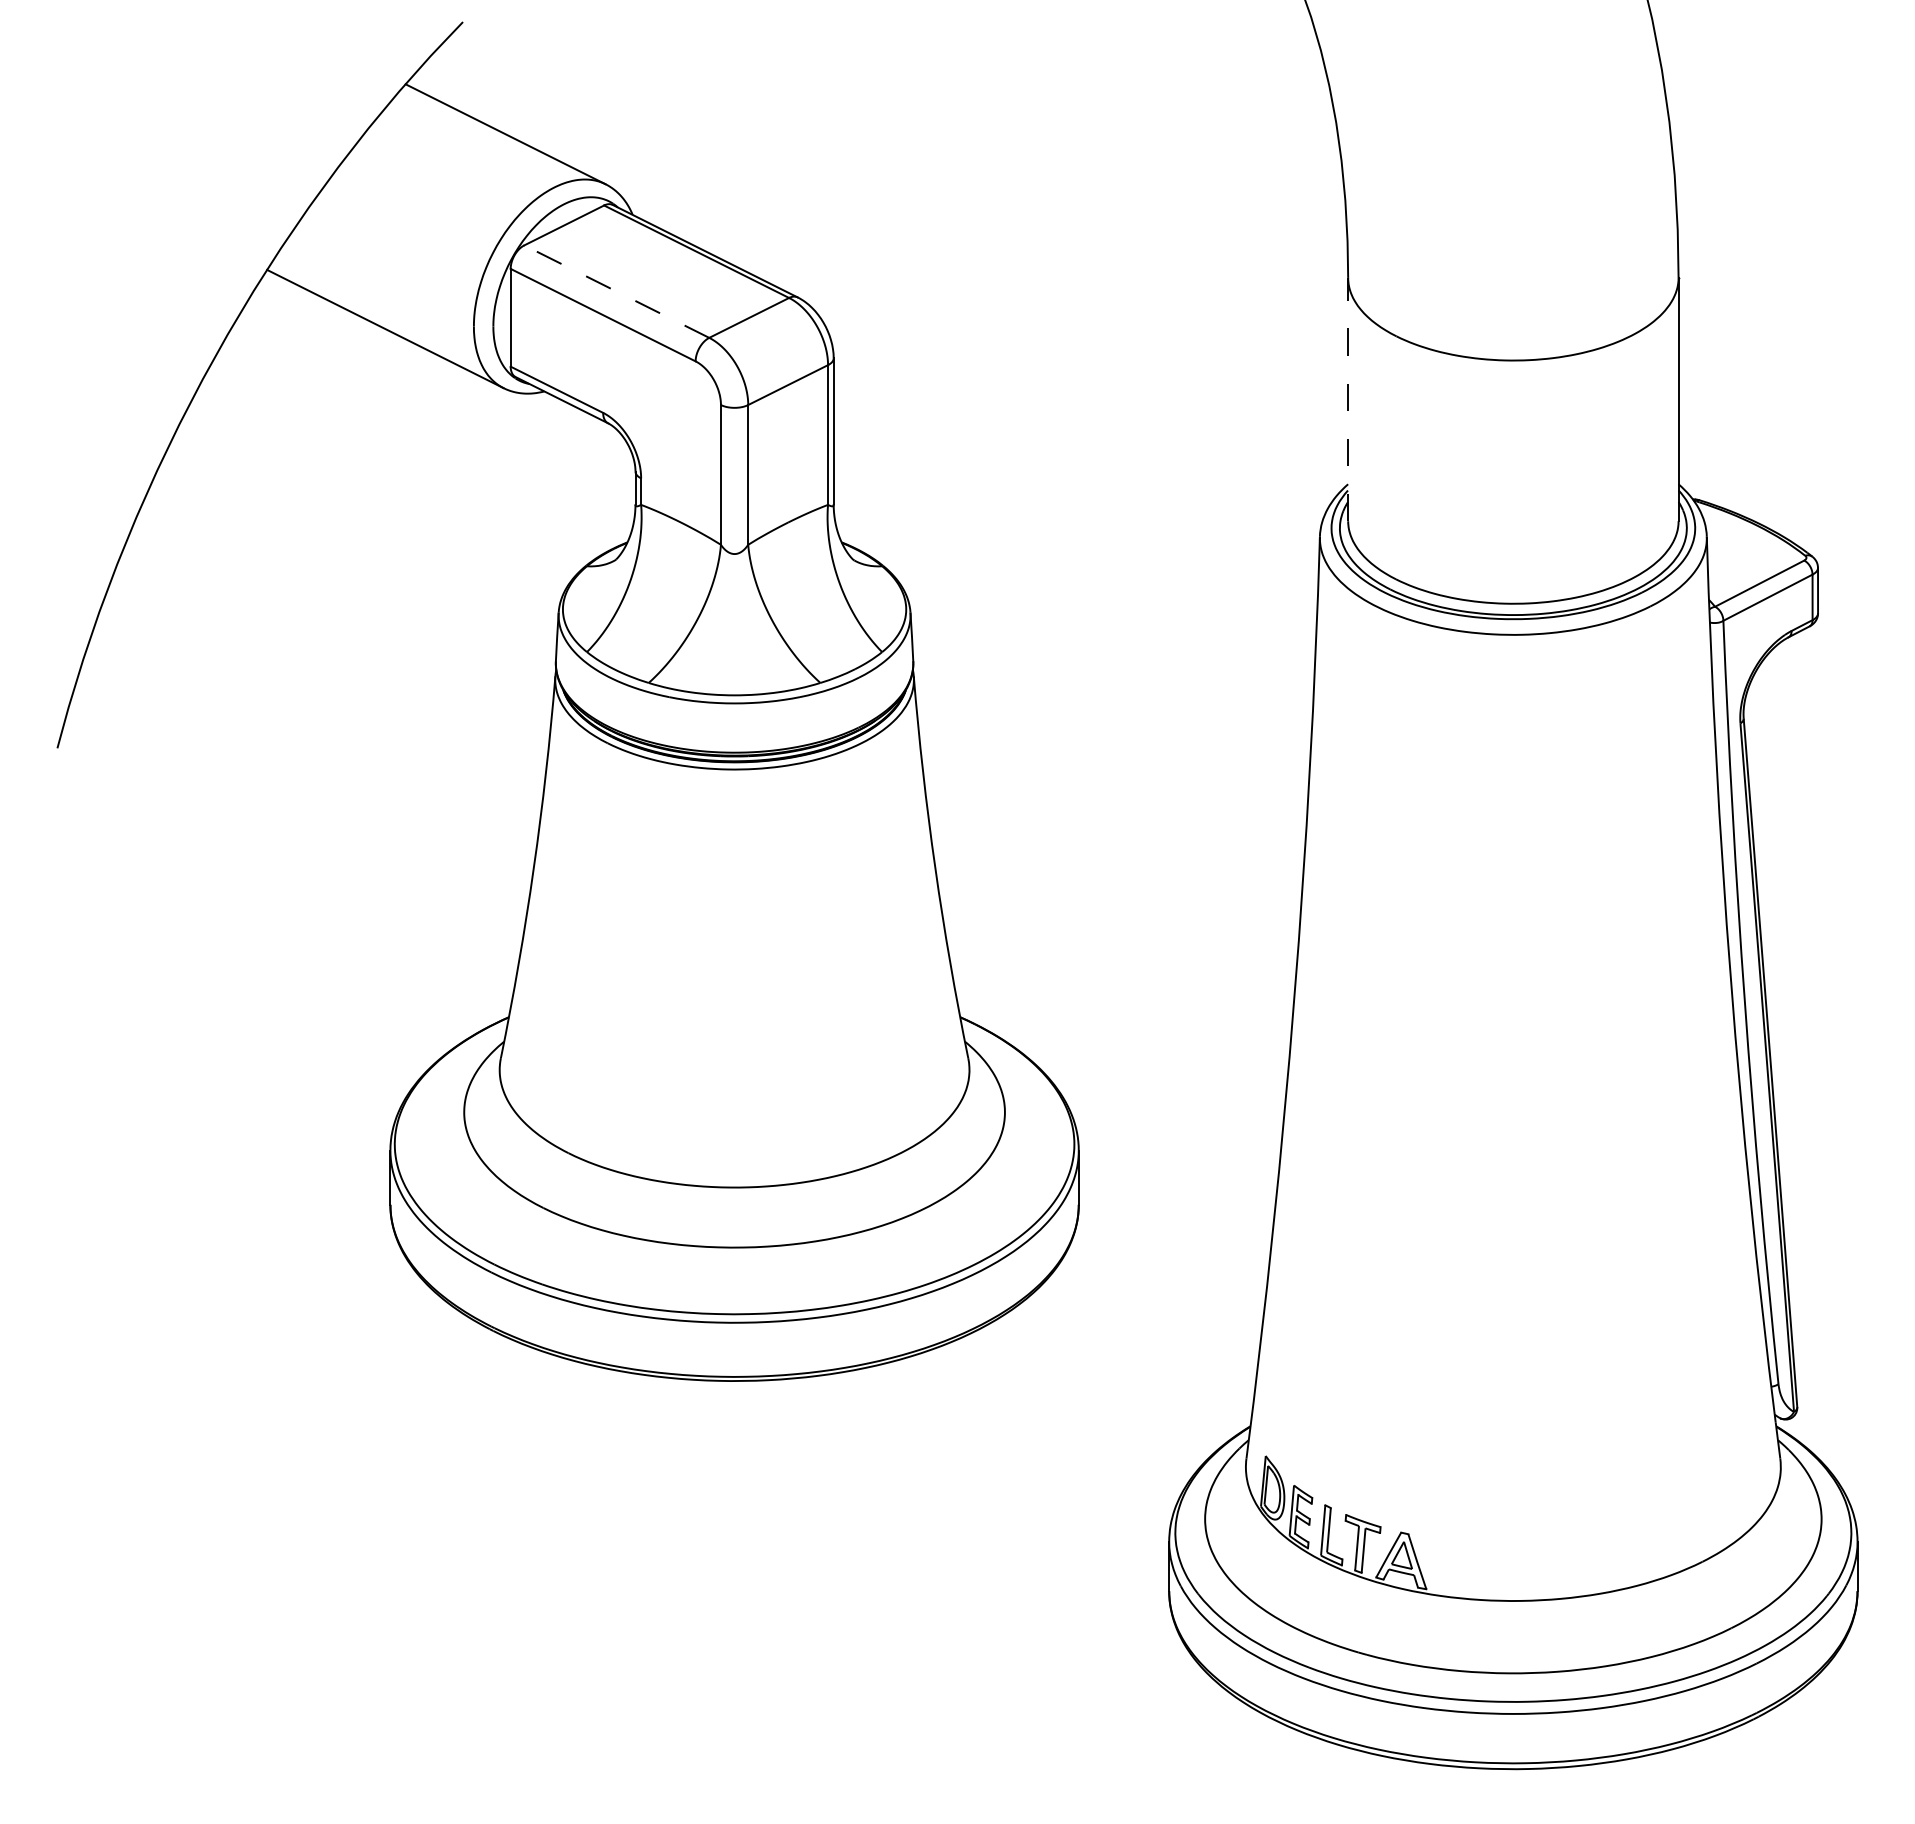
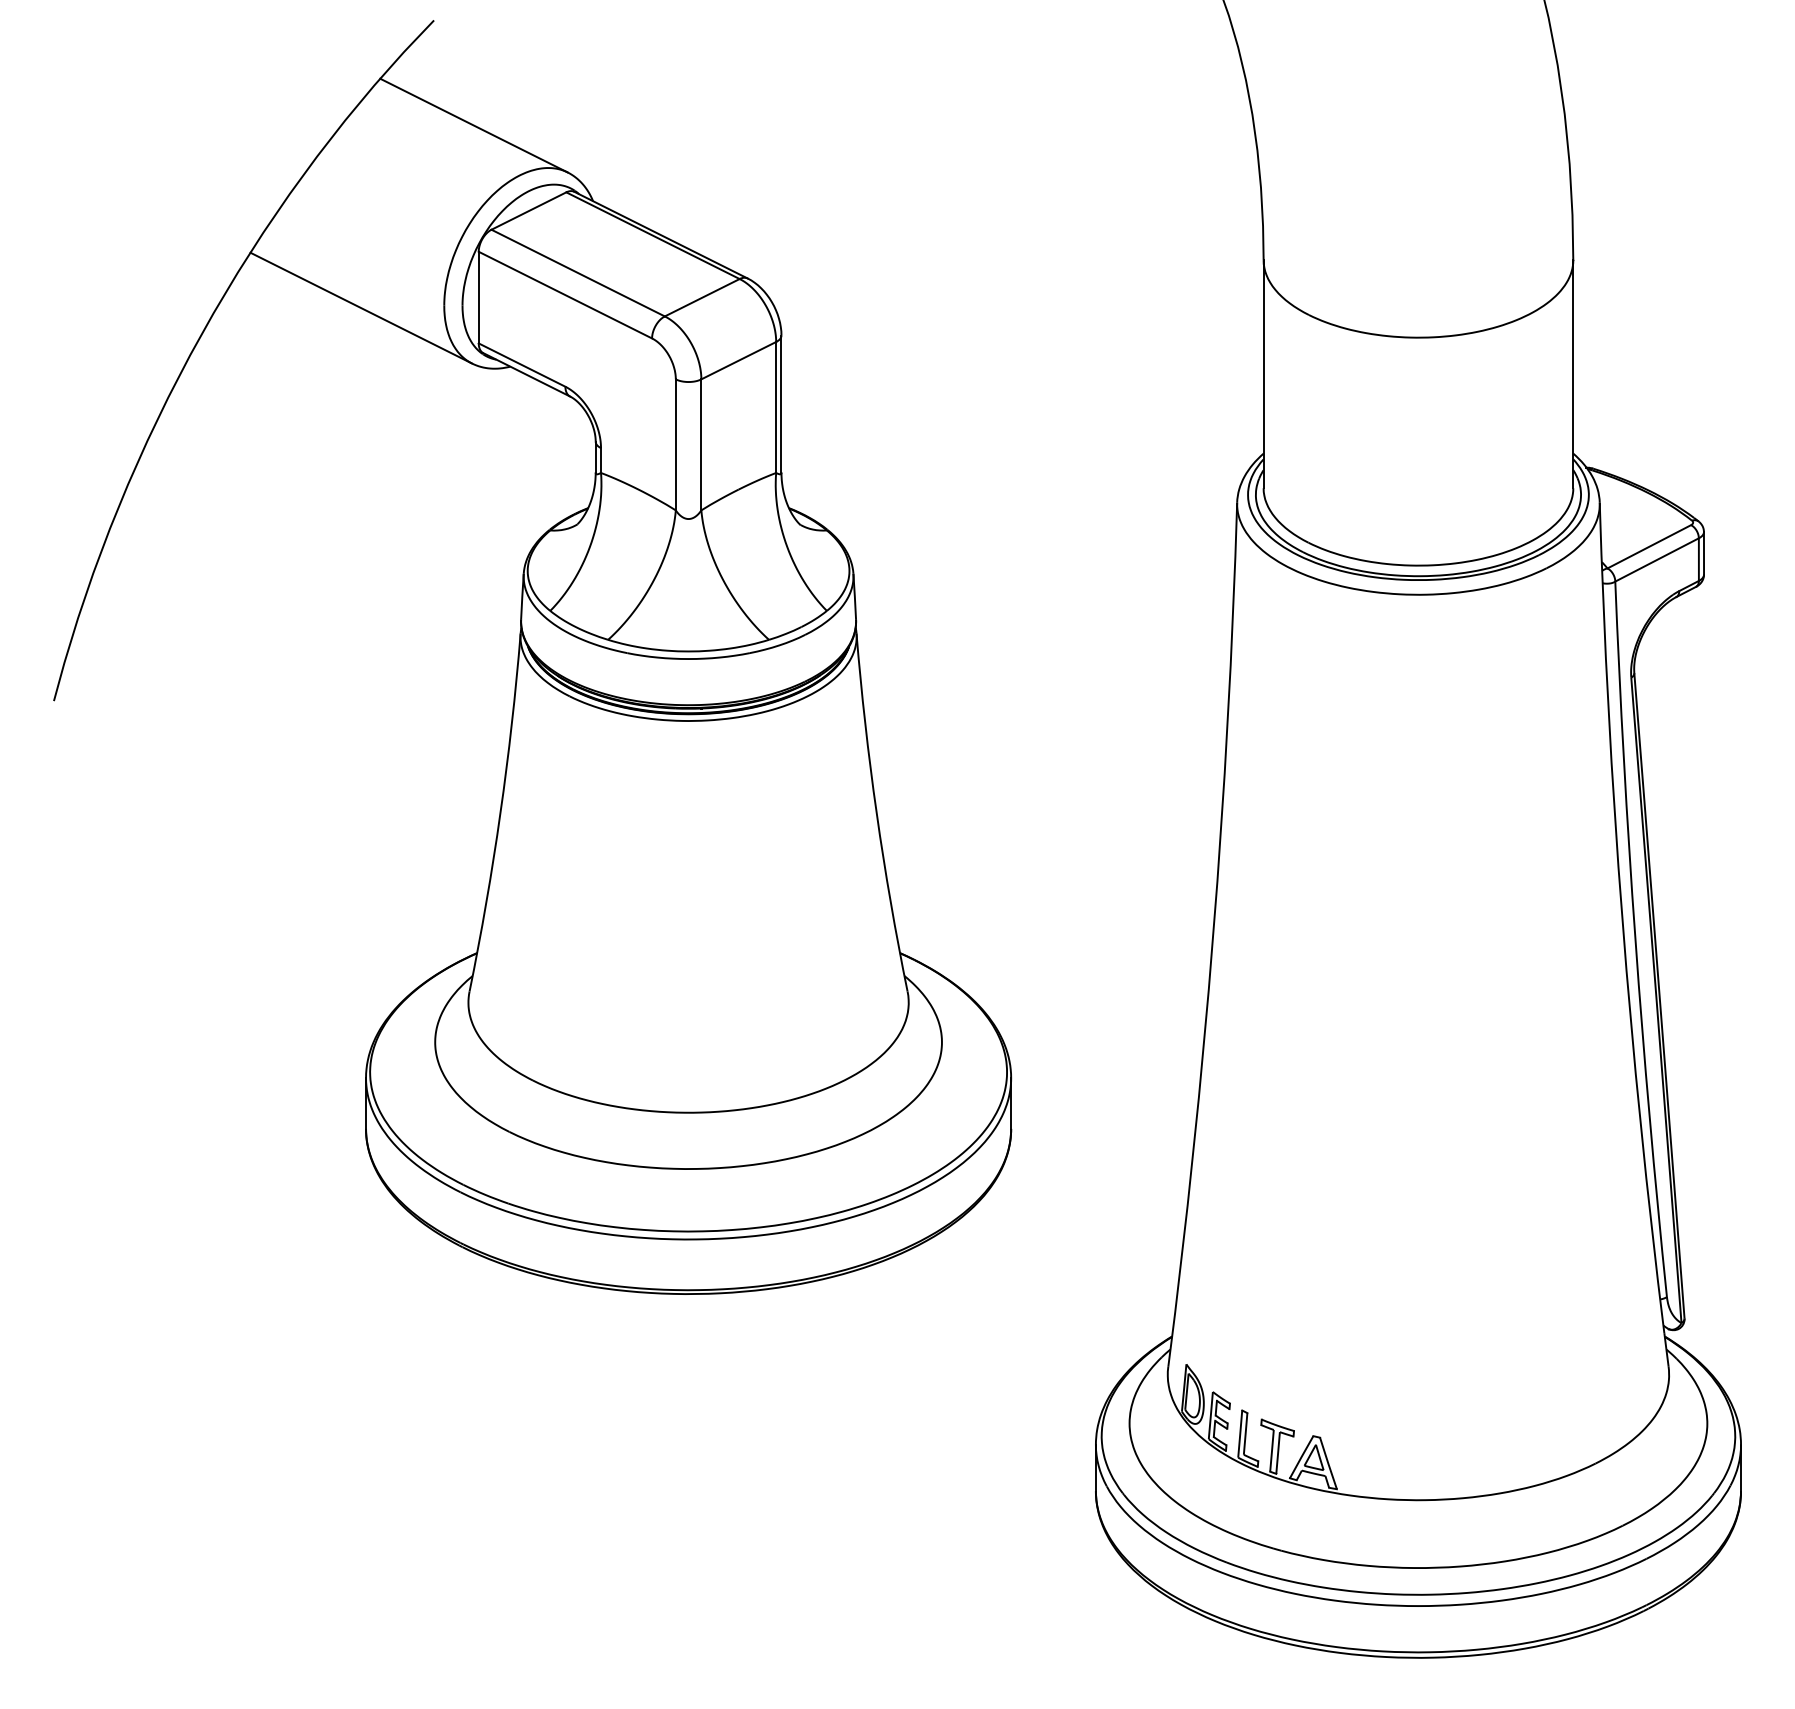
line: (616, 291) -> (577, 272), dashed -> solid
line: (1348, 399) -> (1263, 374), dashed -> solid

